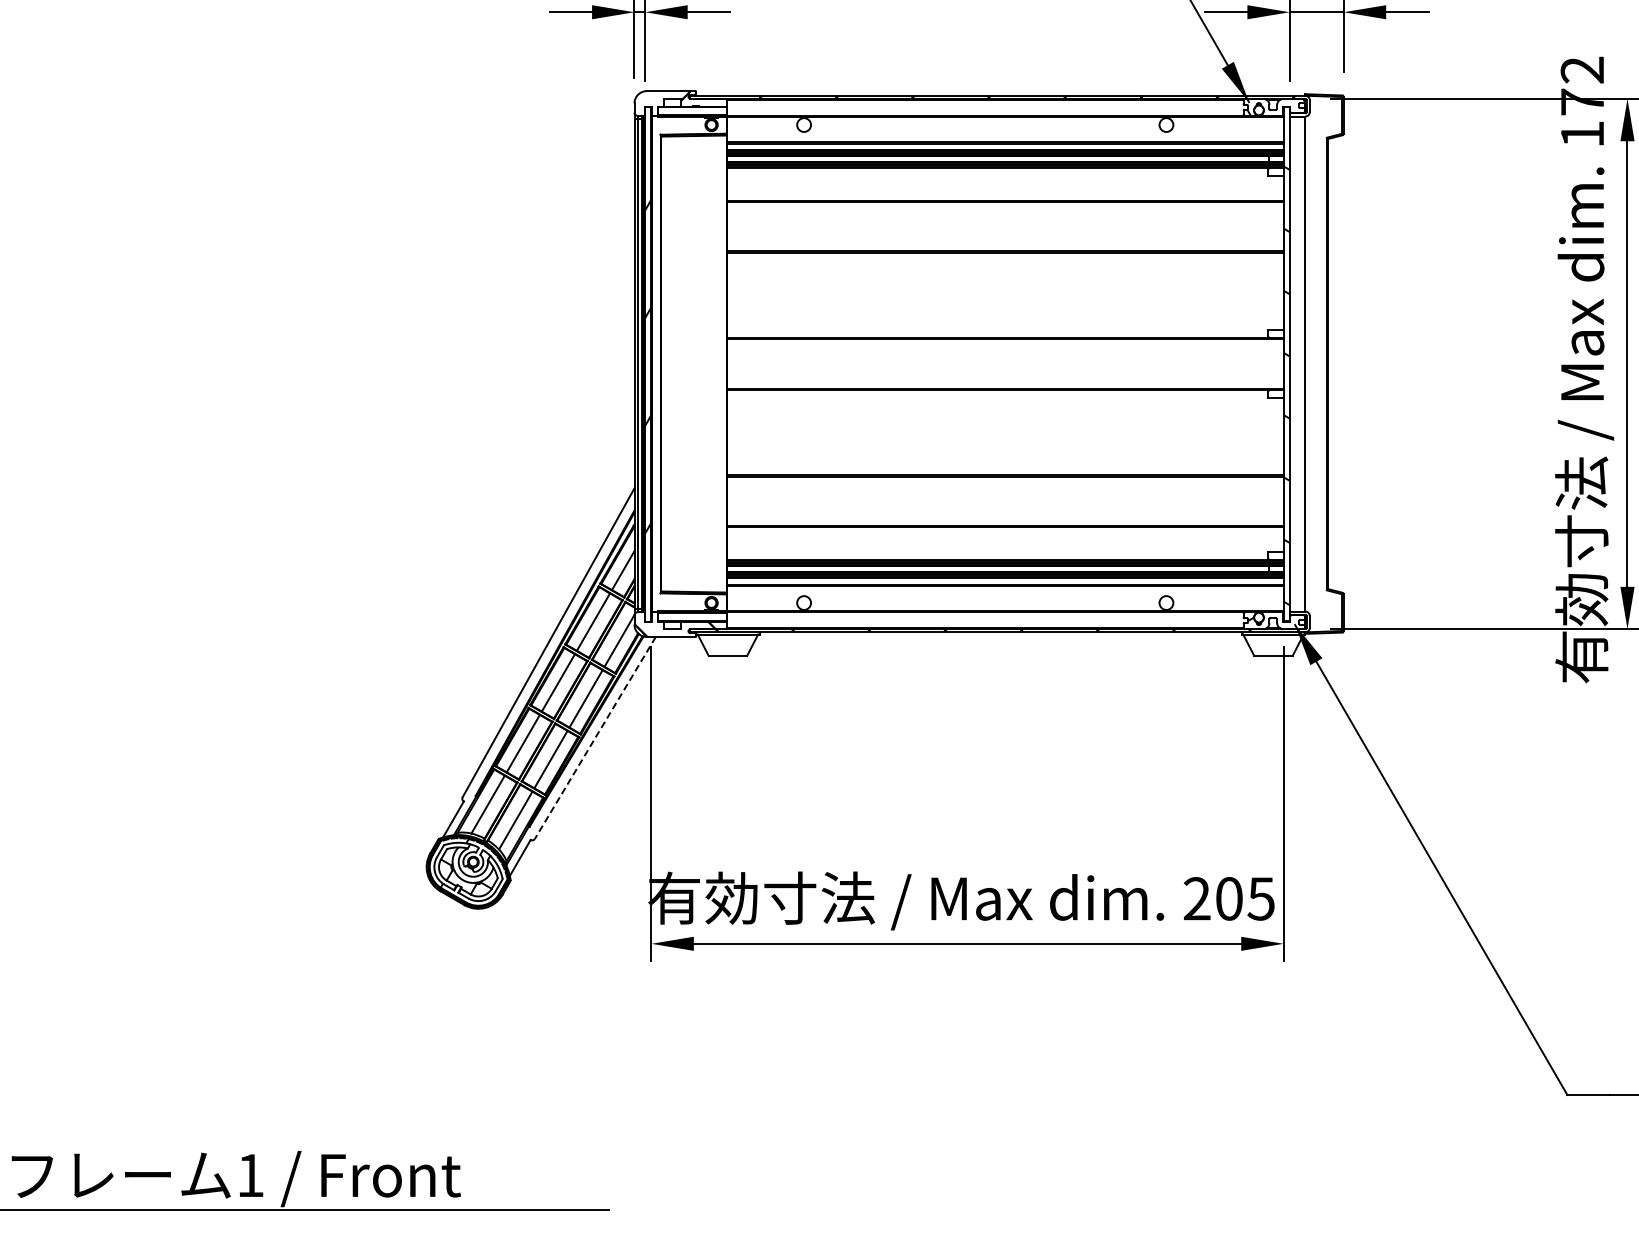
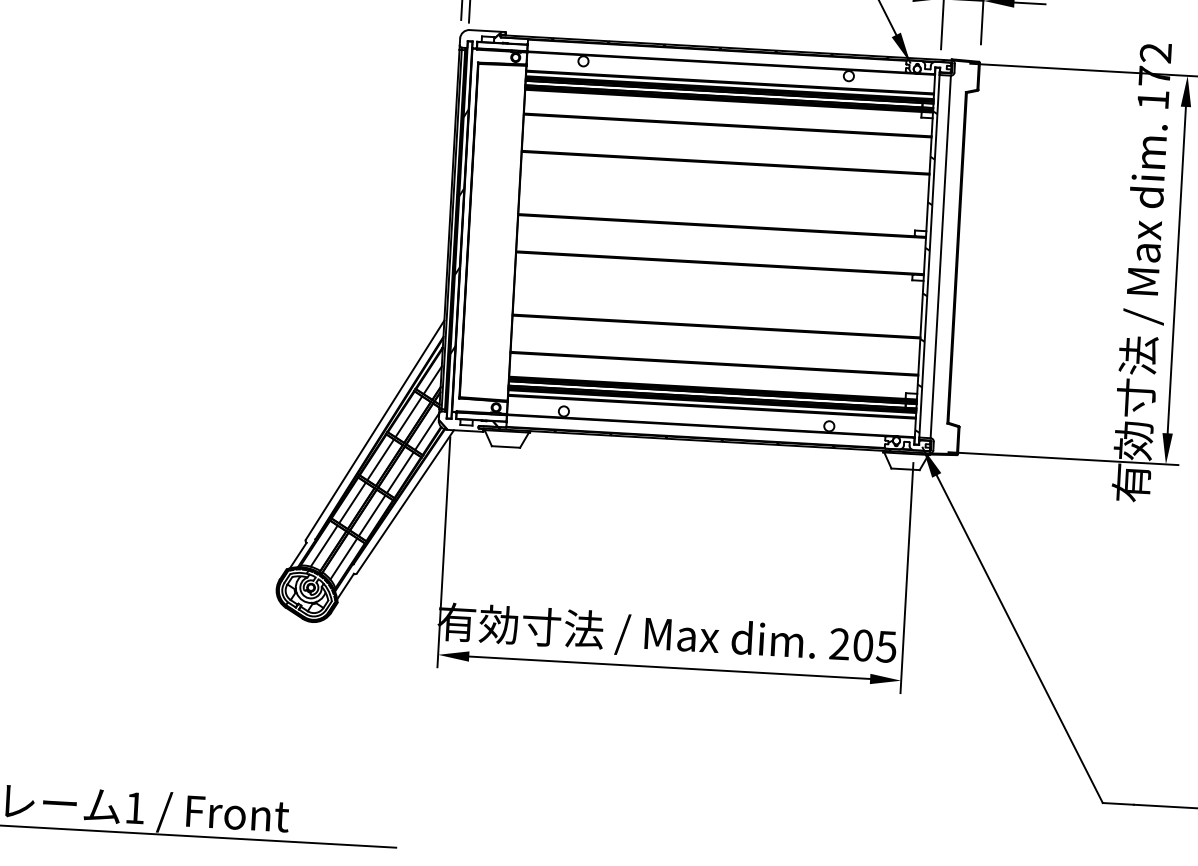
line: (595, 737) -> (405, 501), dashed -> solid

